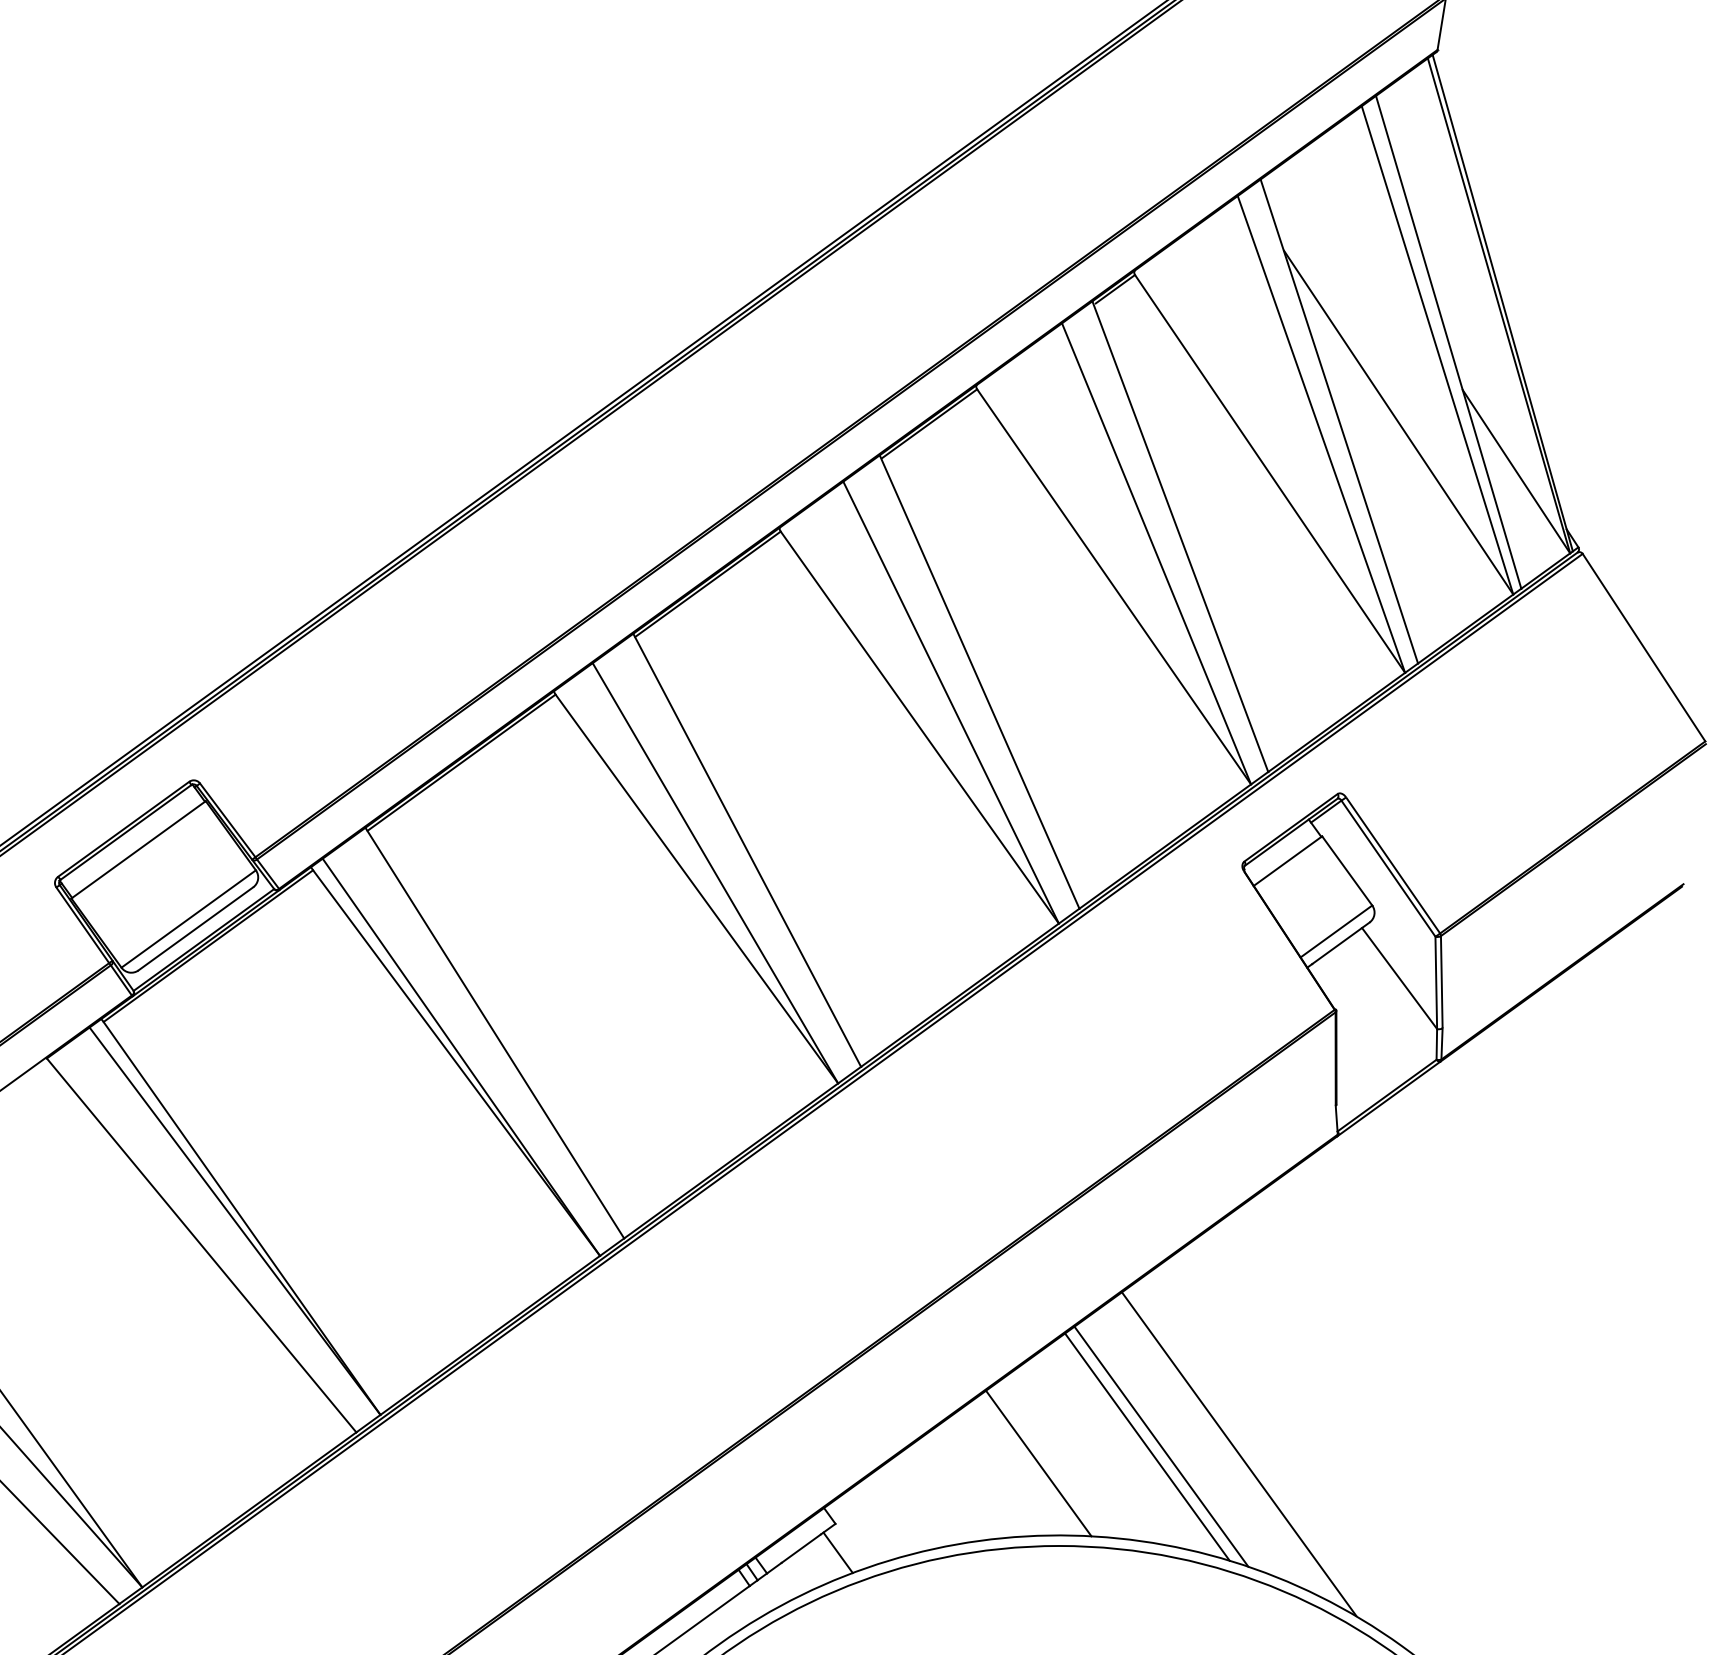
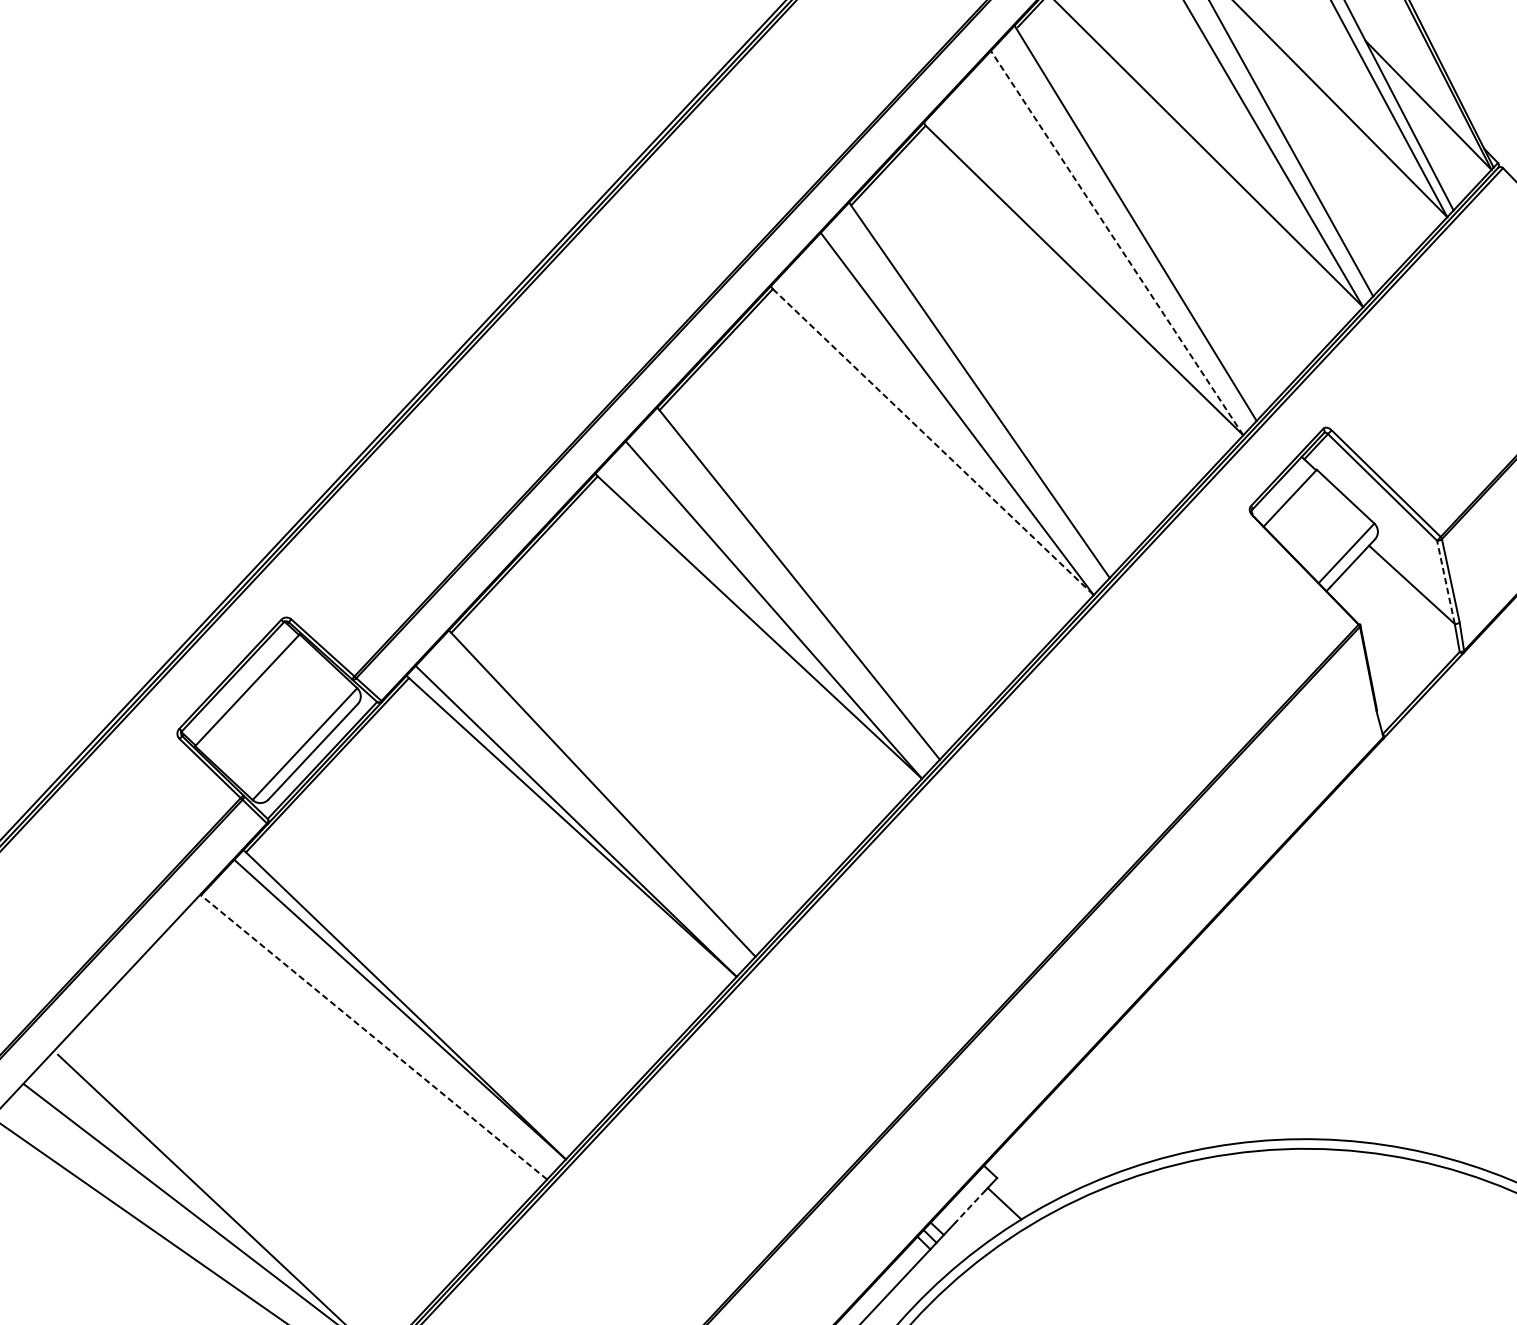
line: (1156, 553) -> (1117, 242), solid -> dashed
line: (919, 727) -> (933, 442), solid -> dashed
line: (1436, 982) -> (1446, 582), solid -> dashed
line: (201, 1245) -> (374, 1037), solid -> dashed
line: (1147, 1446) -> (1266, 1053), removed
line: (1161, 1446) -> (1278, 1050), removed
line: (1238, 1453) -> (1349, 1043), removed
line: (1038, 1463) -> (1170, 1087), removed
line: (800, 1548) -> (969, 1206), solid -> dashed

